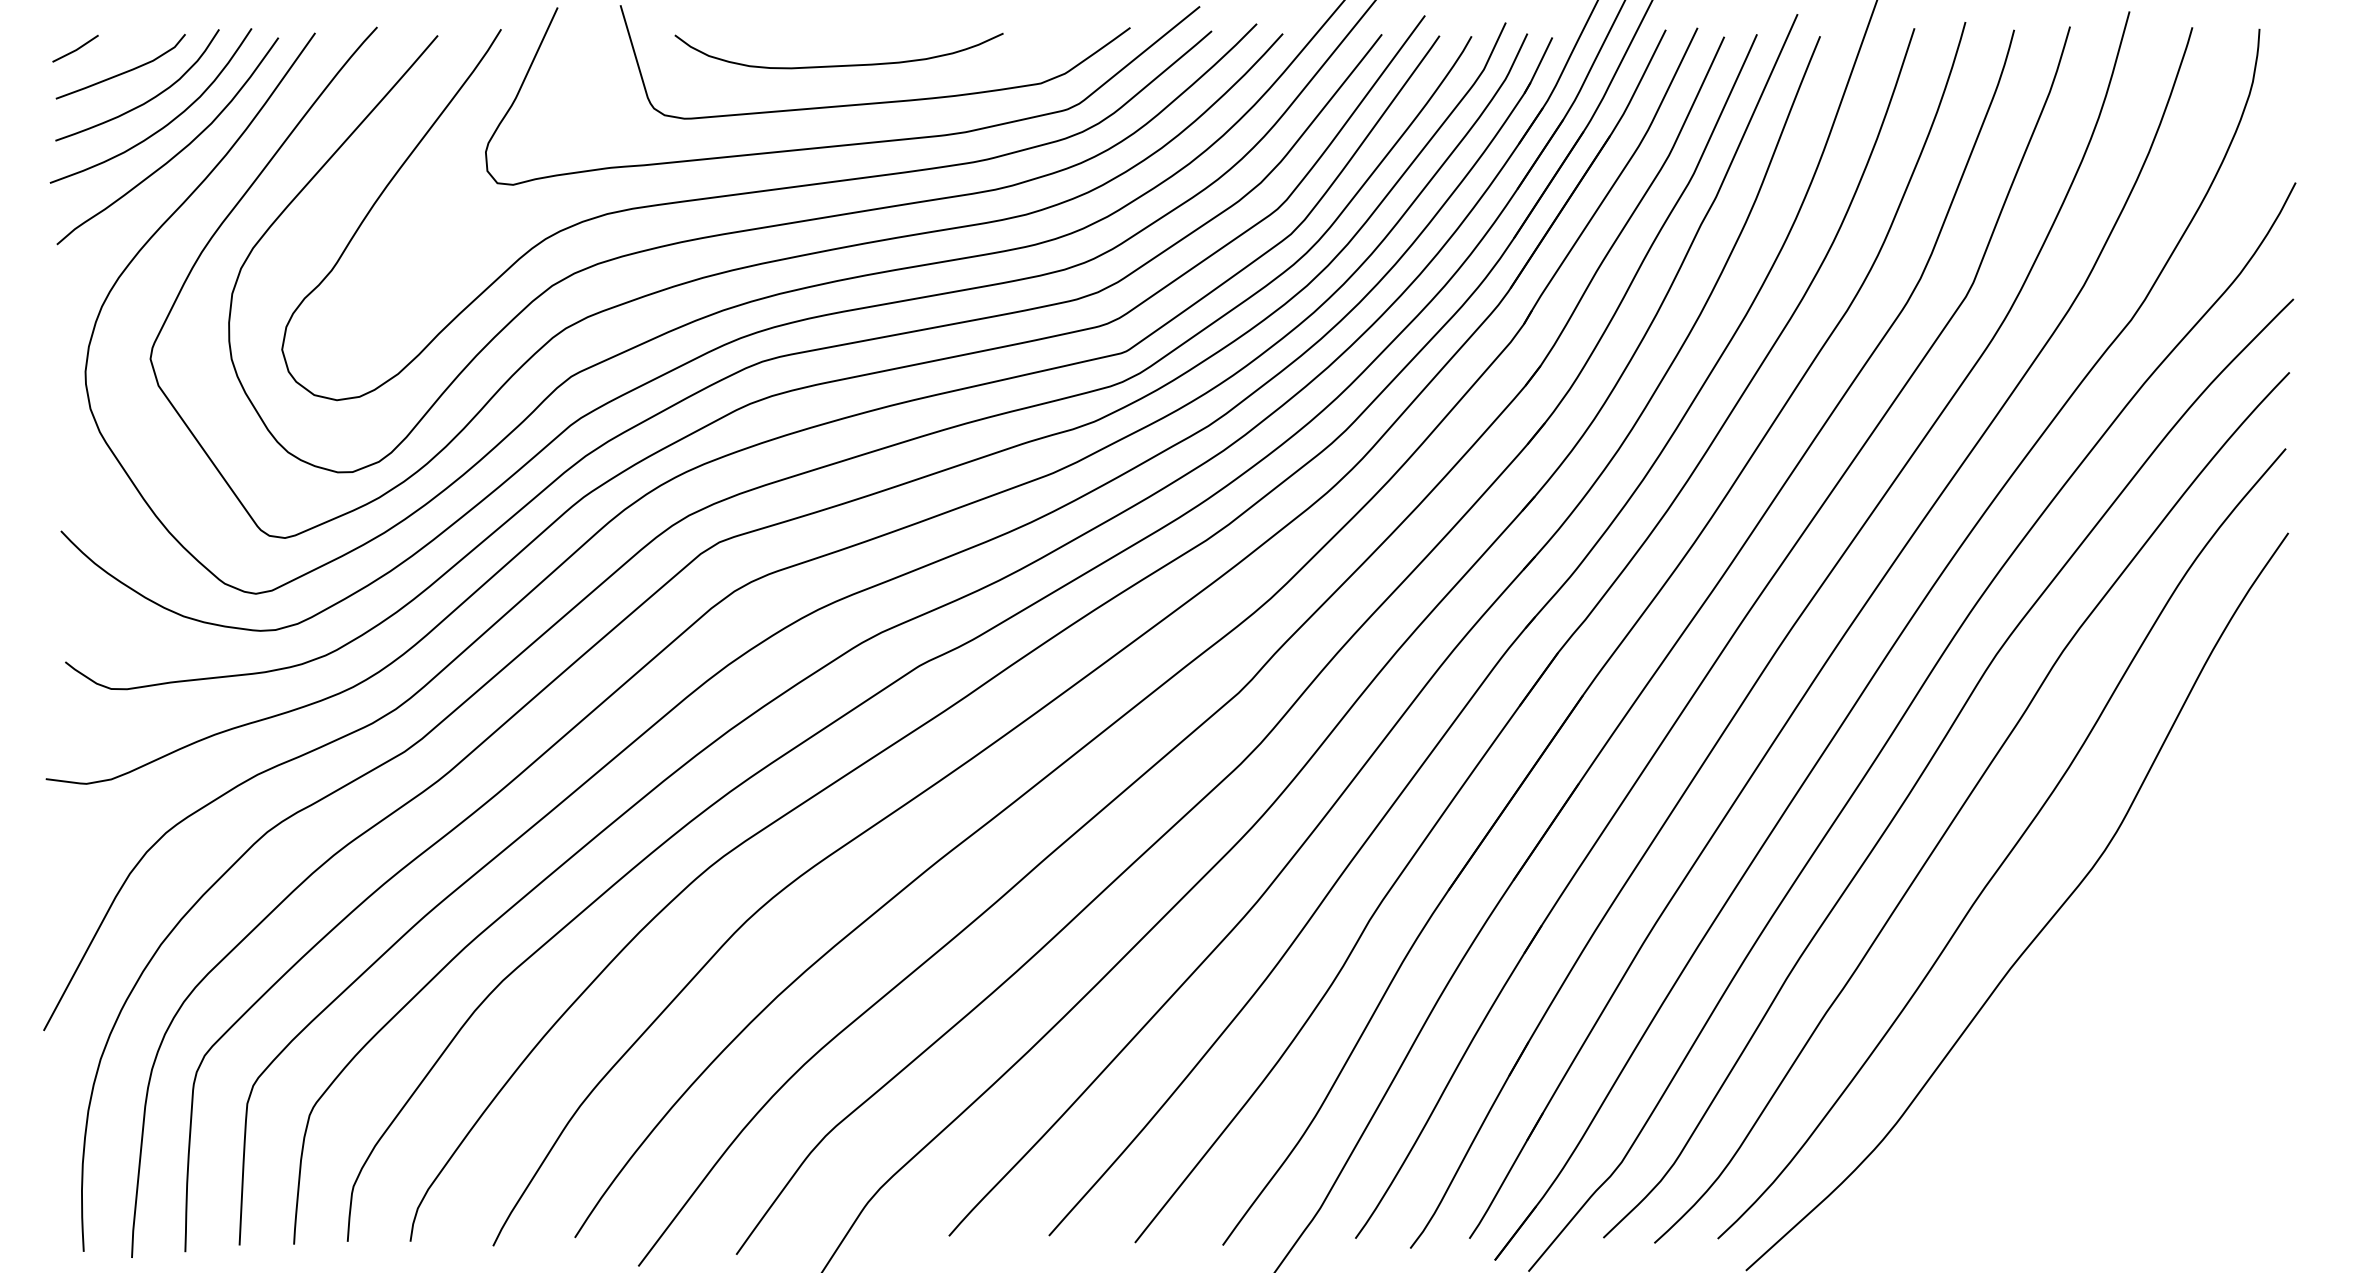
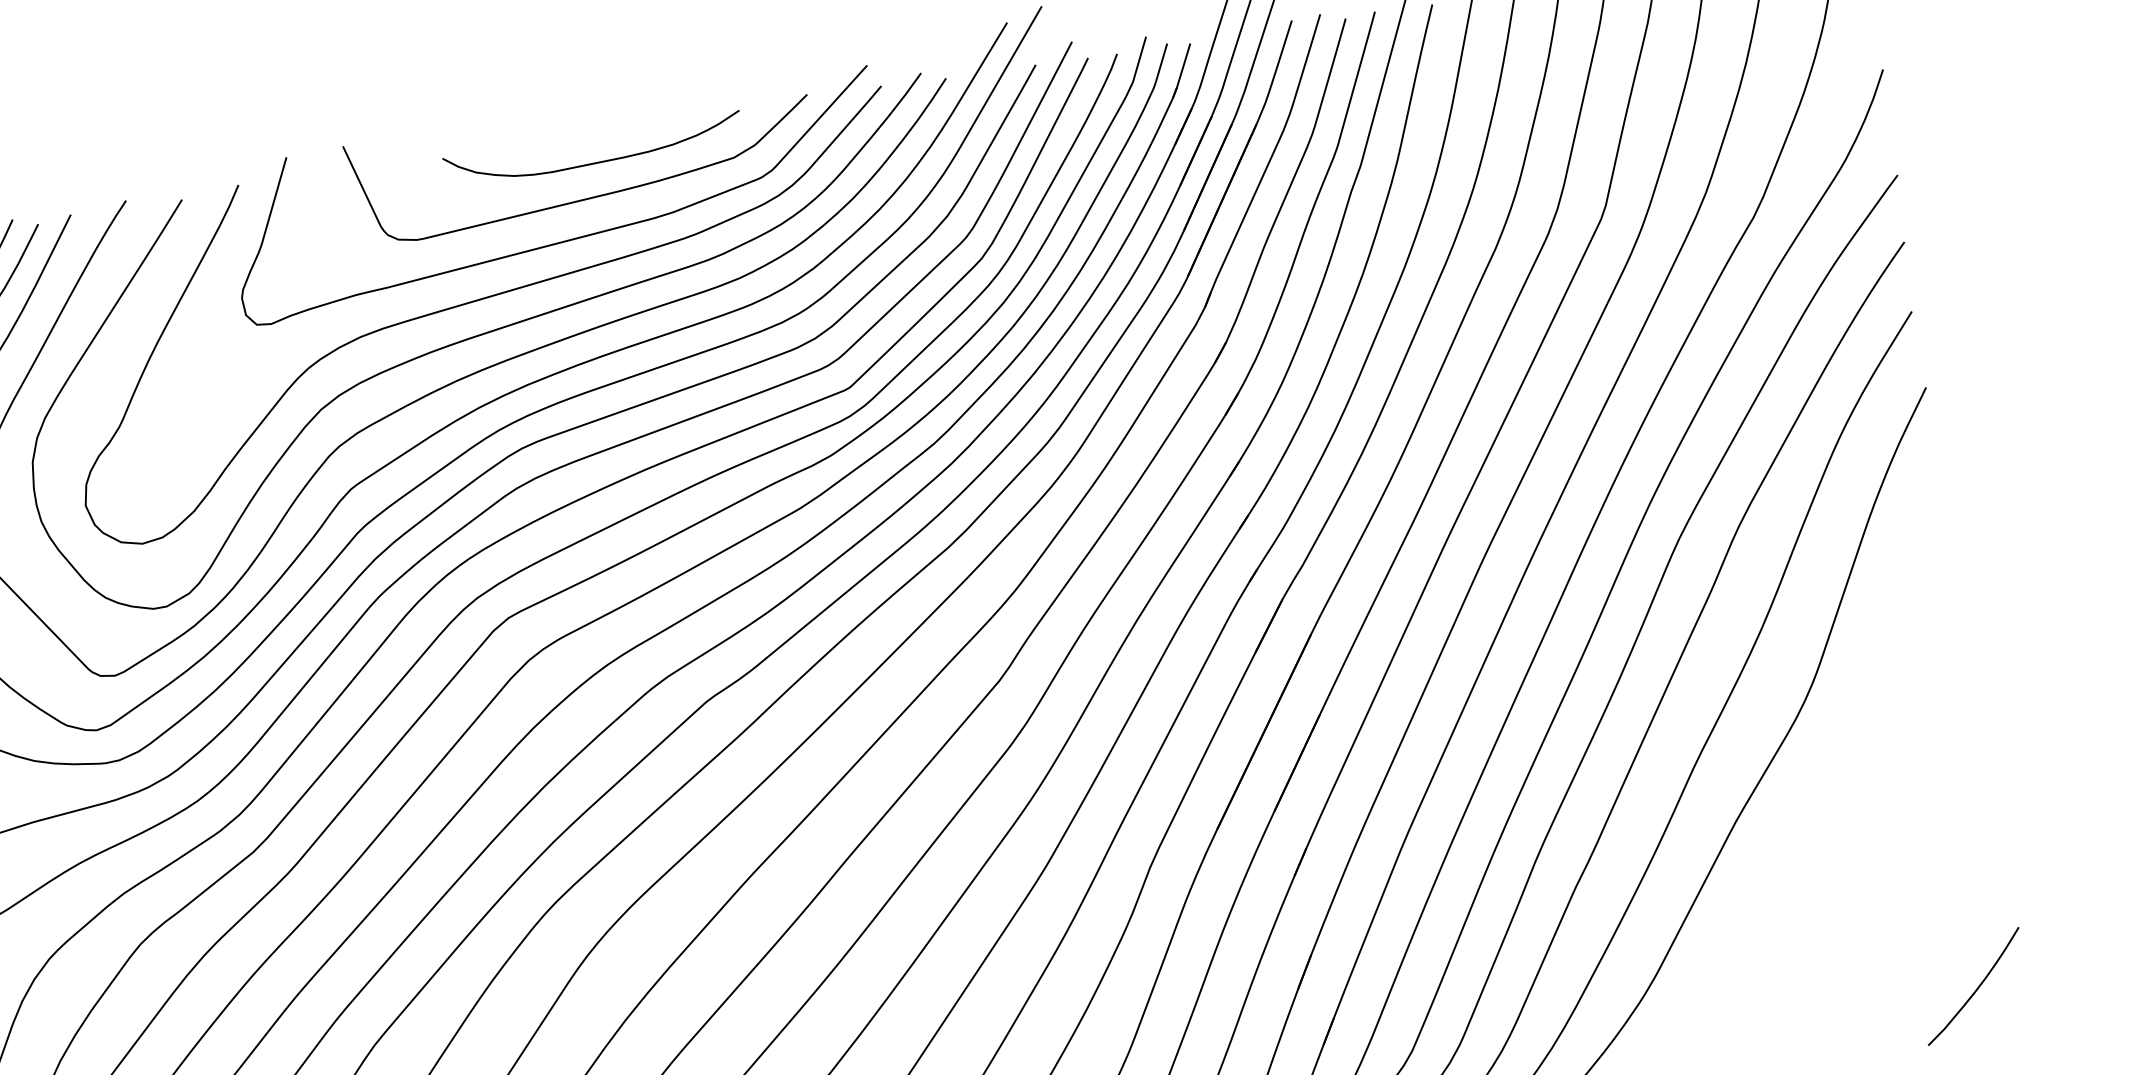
curve: (838, 65) -> (594, 162), moved
curve: (2241, 1190) -> (1976, 988), added

